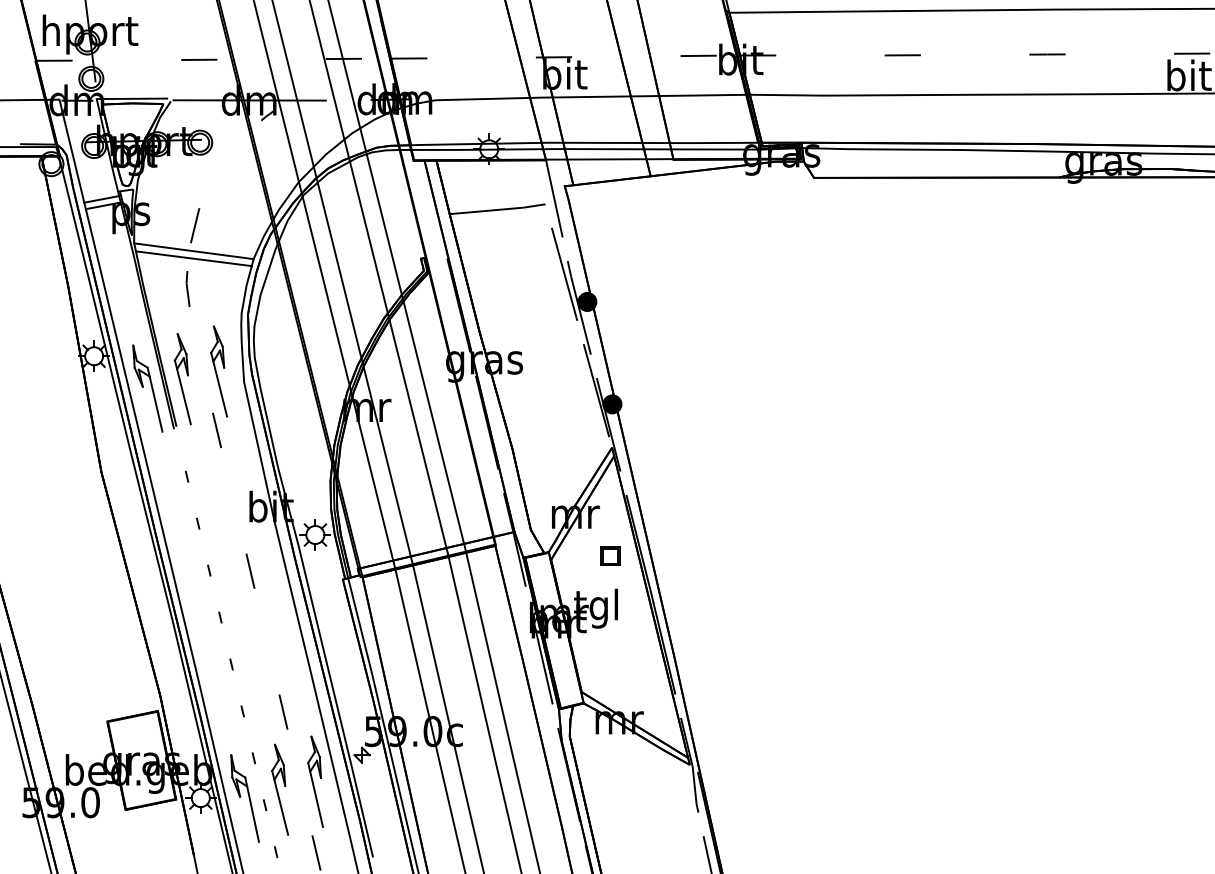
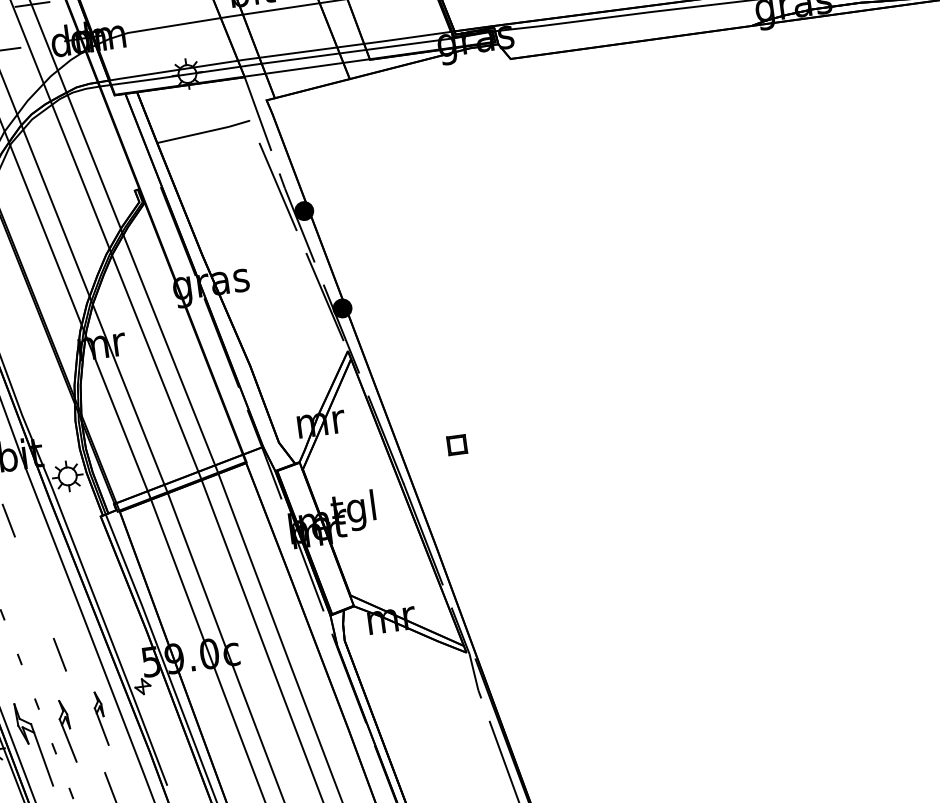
part: (610, 555) -> (457, 444), moved
part: (315, 781) -> (100, 718), size x0.6
part: (279, 789) -> (66, 731), size x0.7

